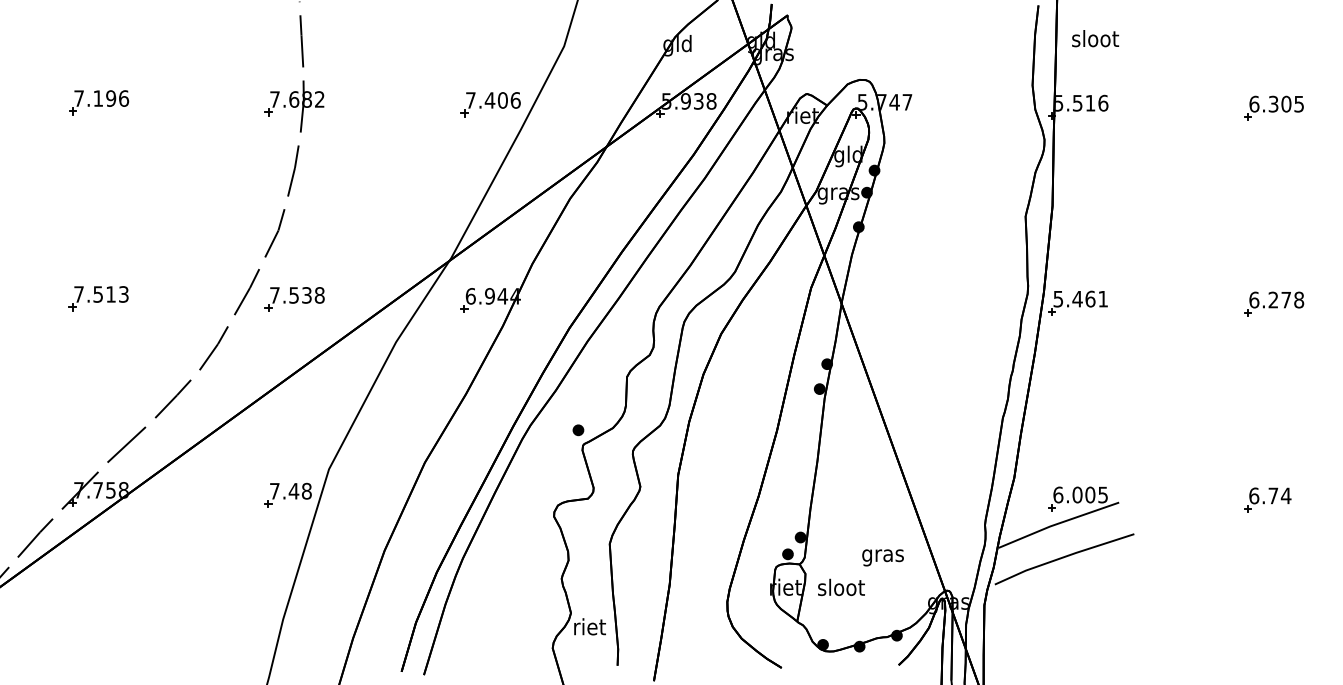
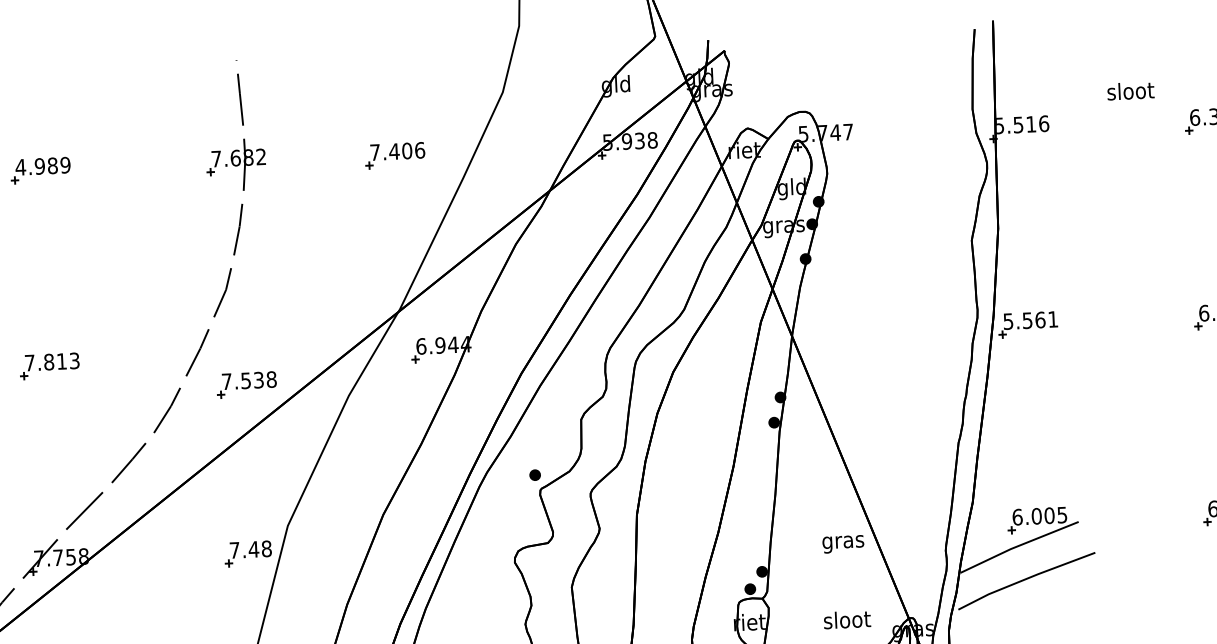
text: (1095, 38) -> (1130, 90), moved
text: (101, 98) -> (43, 166), 7.196 -> 4.989
part: (490, 104) -> (395, 155), moved
text: (98, 294) -> (49, 362), 7.513 -> 7.813
part: (294, 299) -> (246, 384), moved
text: (1077, 299) -> (1027, 321), 5.461 -> 5.561
text: (882, 557) -> (842, 543), moved
text: (841, 587) -> (847, 619), moved

